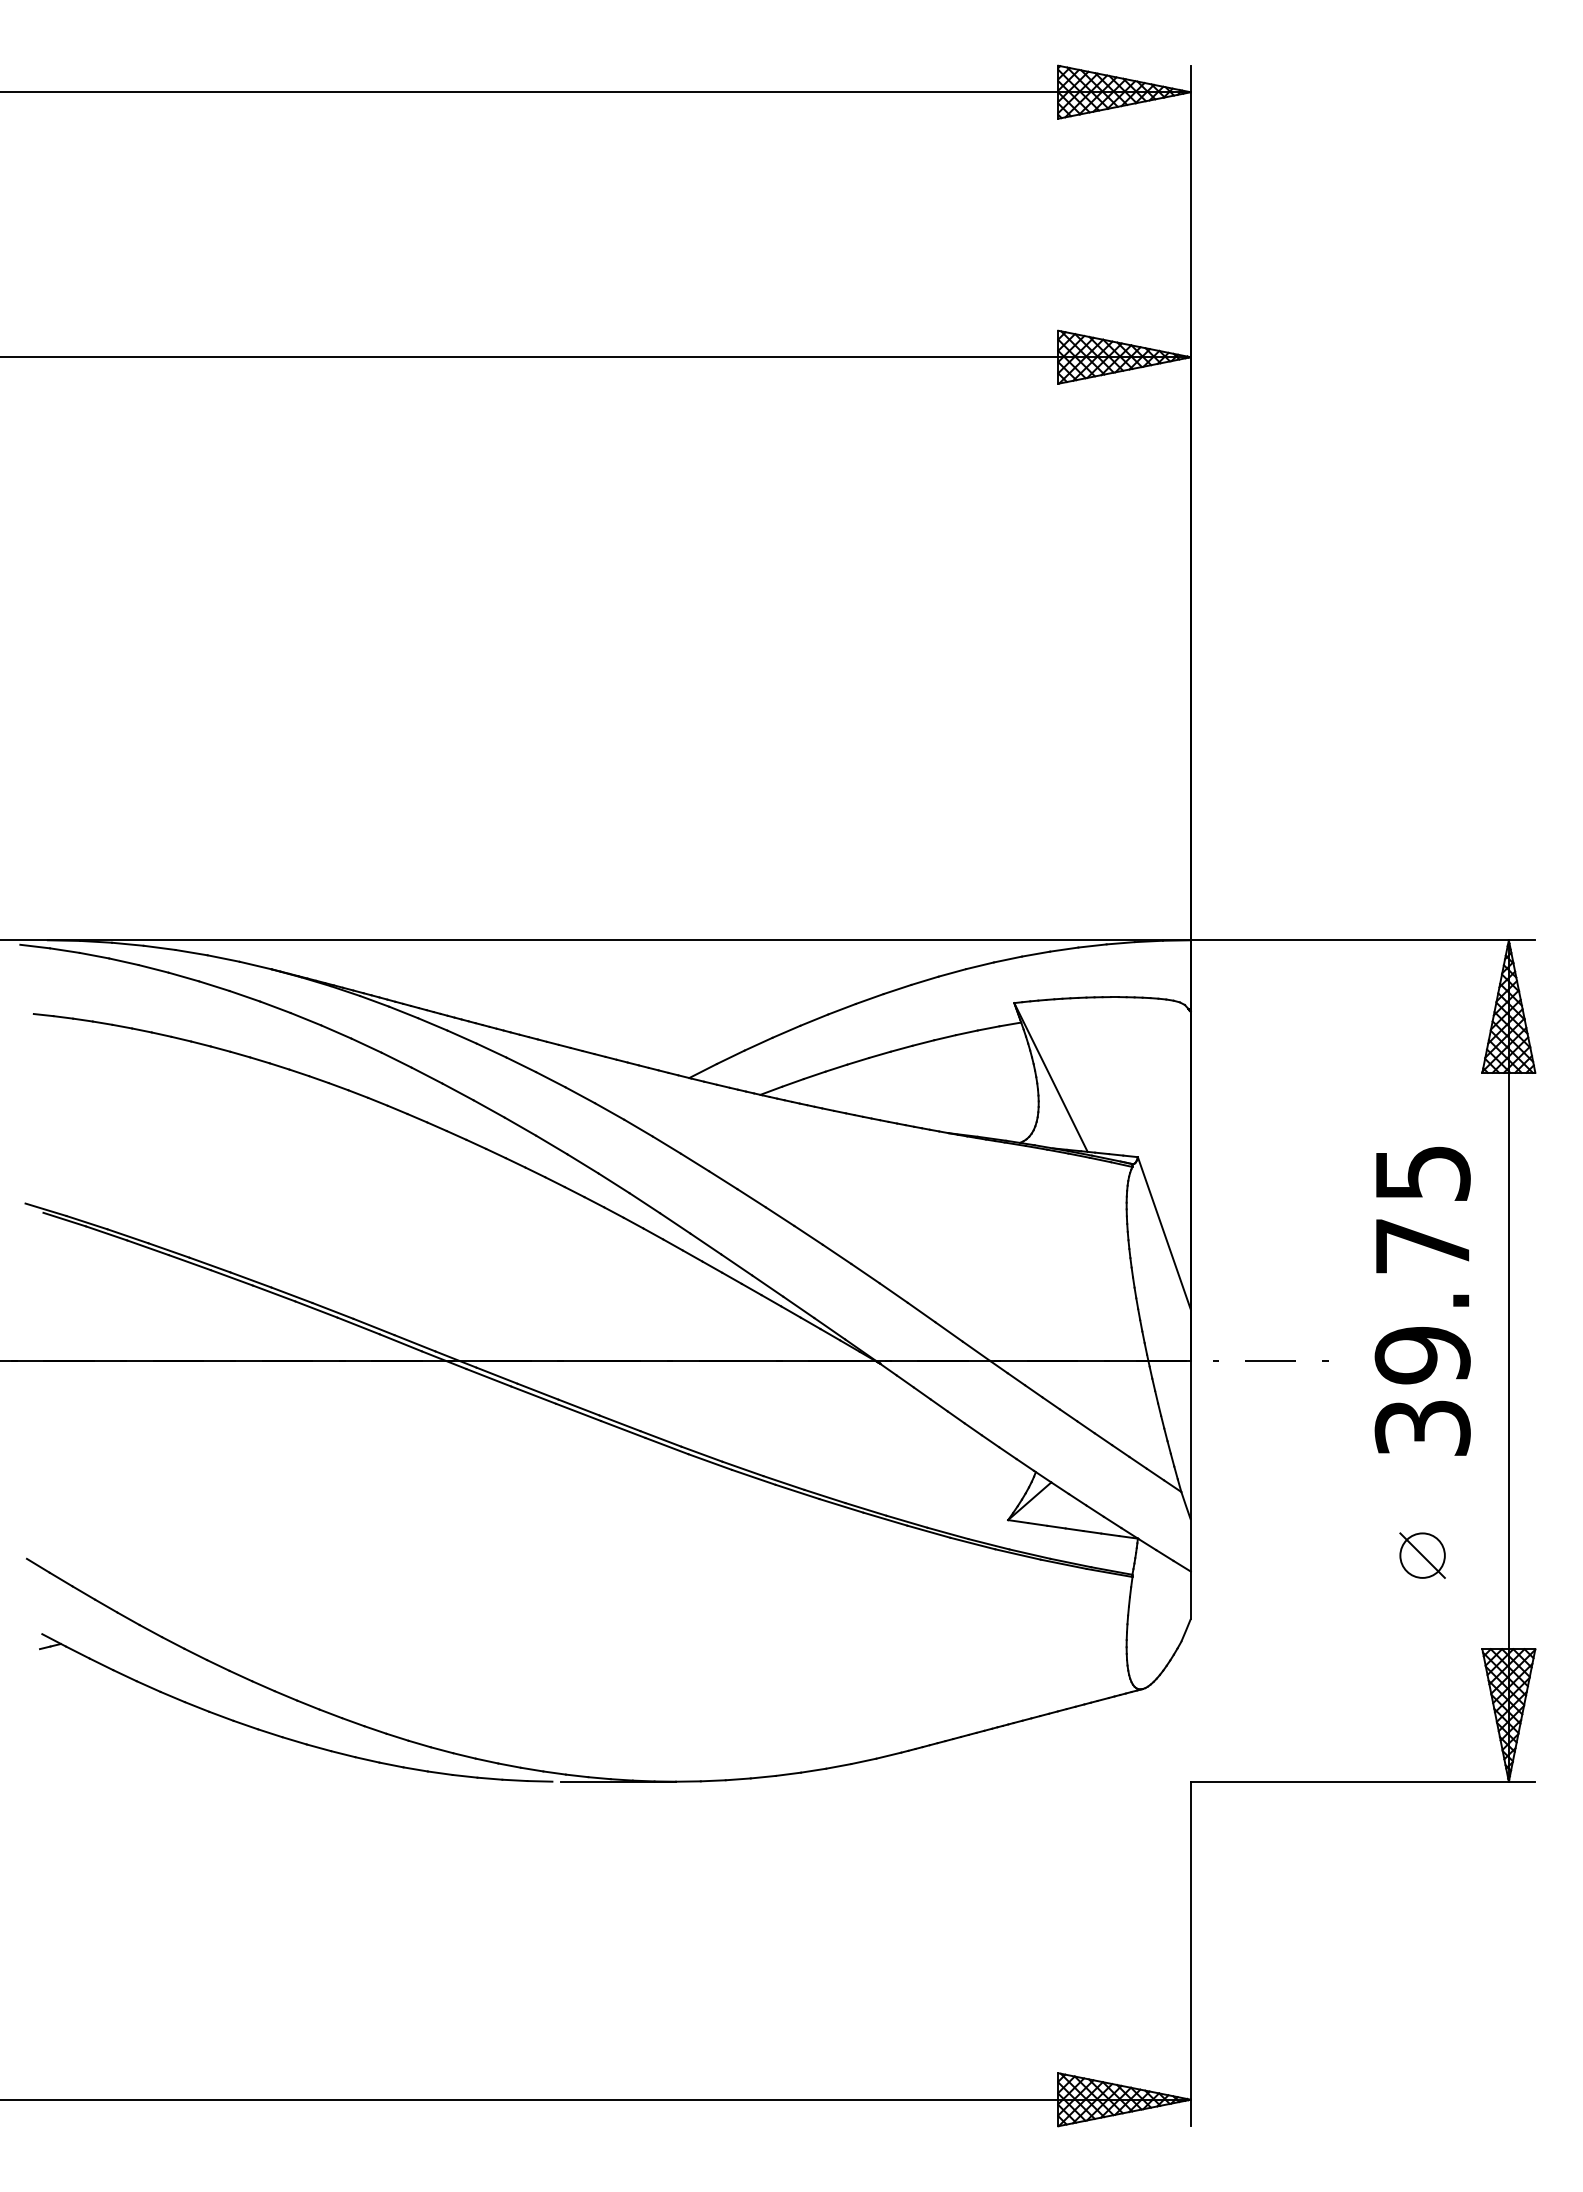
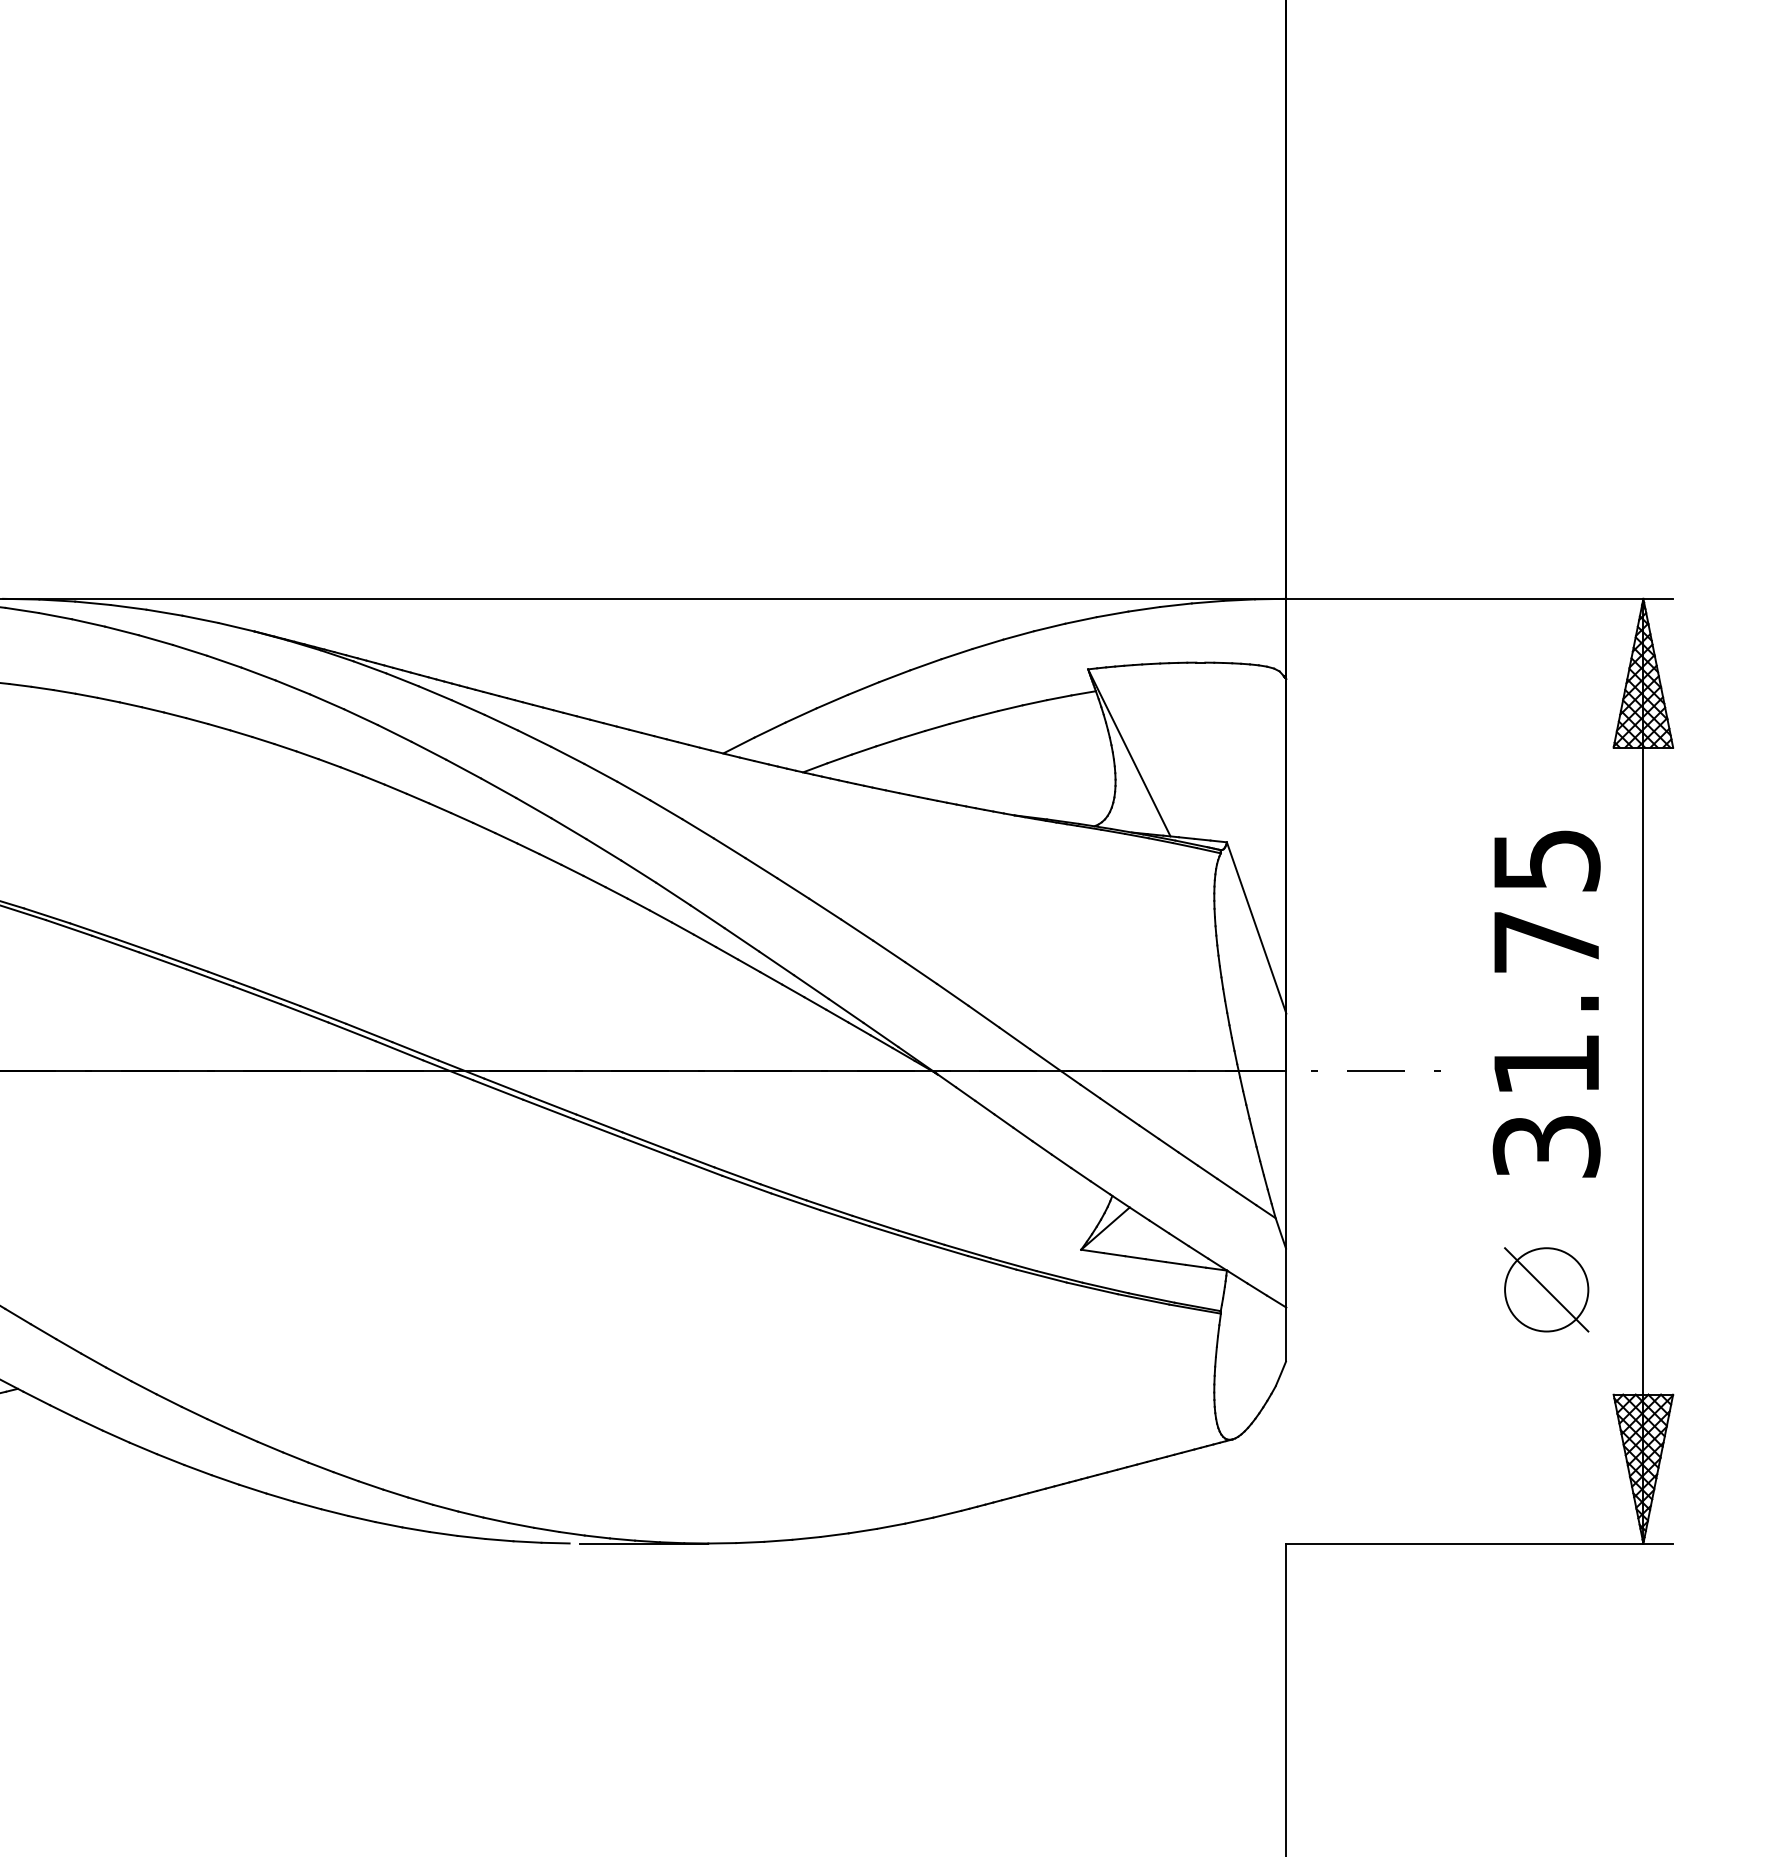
text: (1422, 1355) -> (1546, 1064), 39.75 -> 31.75
part: (1422, 1555) -> (1546, 1289), size x1.67

